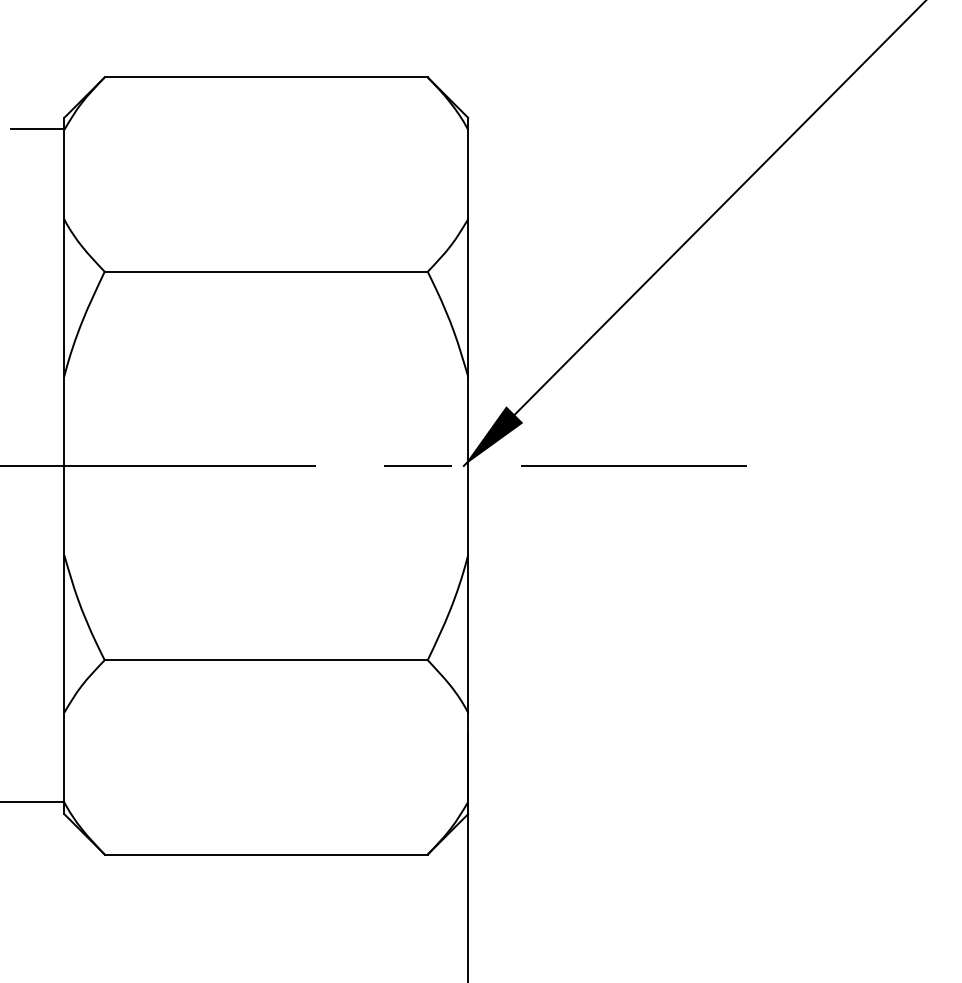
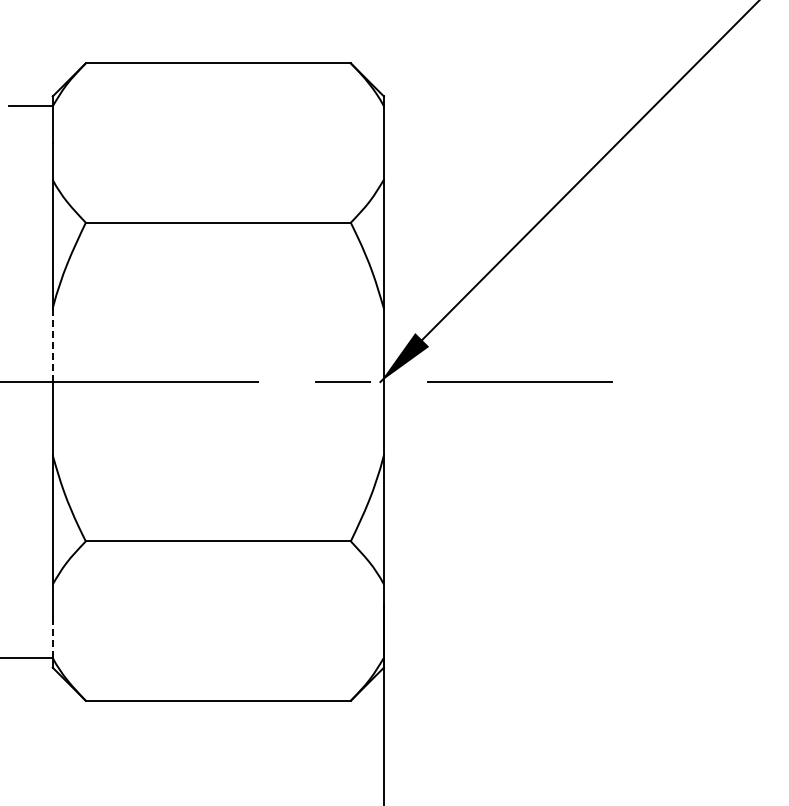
line: (64, 421) -> (52, 345), solid -> dashed
line: (64, 778) -> (52, 638), solid -> dashed

